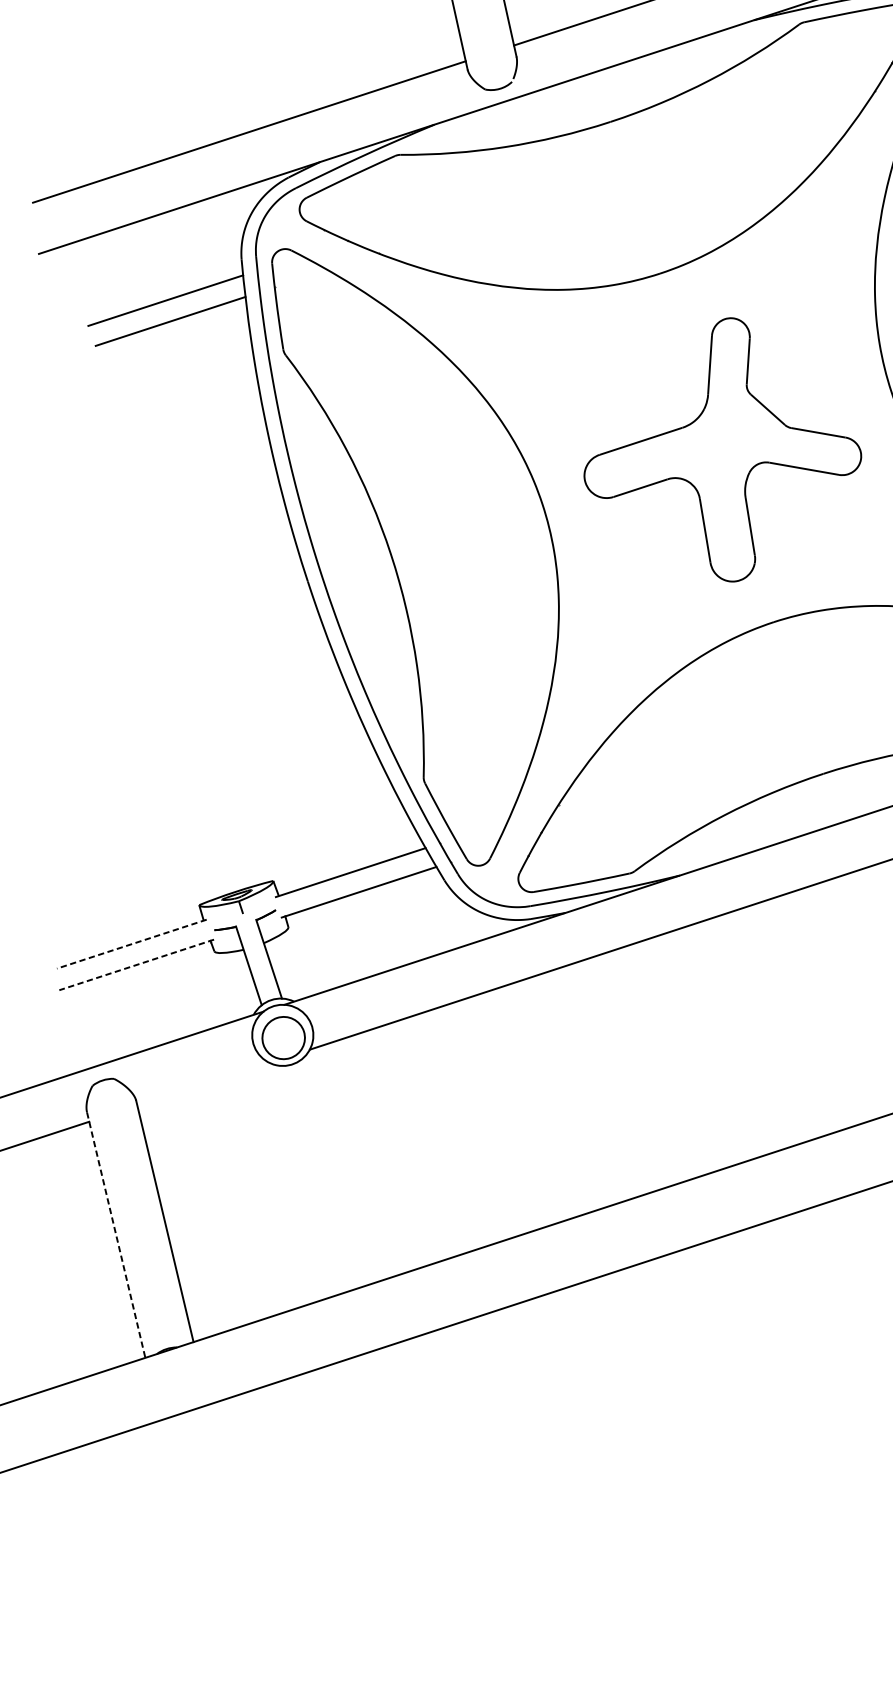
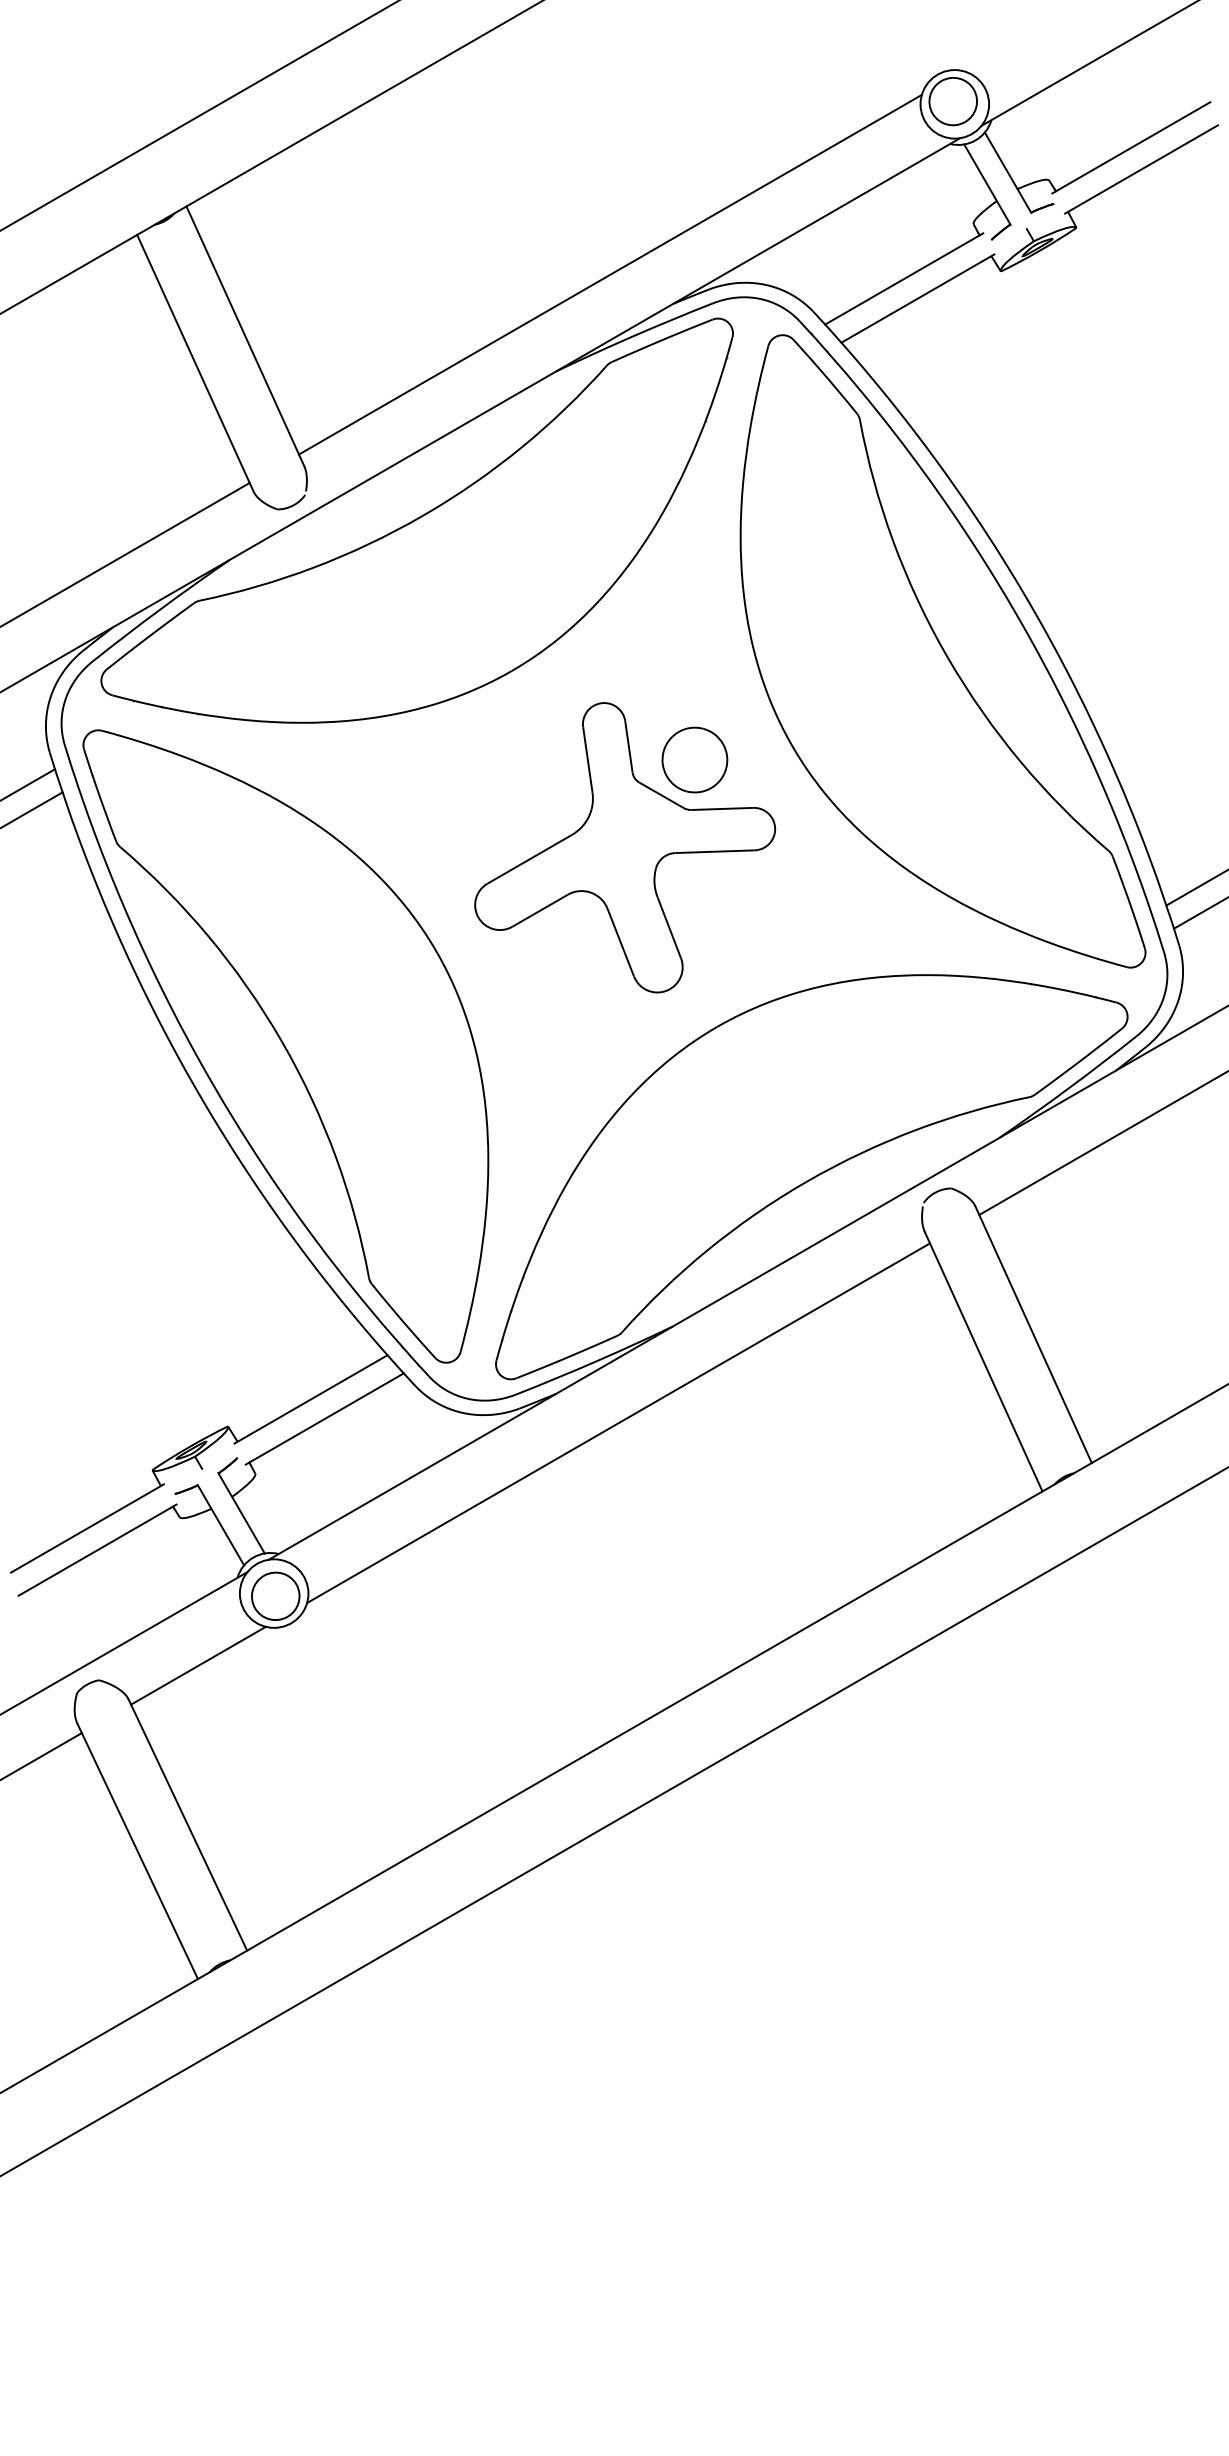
part: (803, 384) -> (694, 759), added
line: (131, 944) -> (87, 1528), dashed -> solid
line: (136, 965) -> (97, 1550), dashed -> solid
line: (203, 1084) -> (198, 1665), added
line: (116, 1235) -> (137, 1851), dashed -> solid

